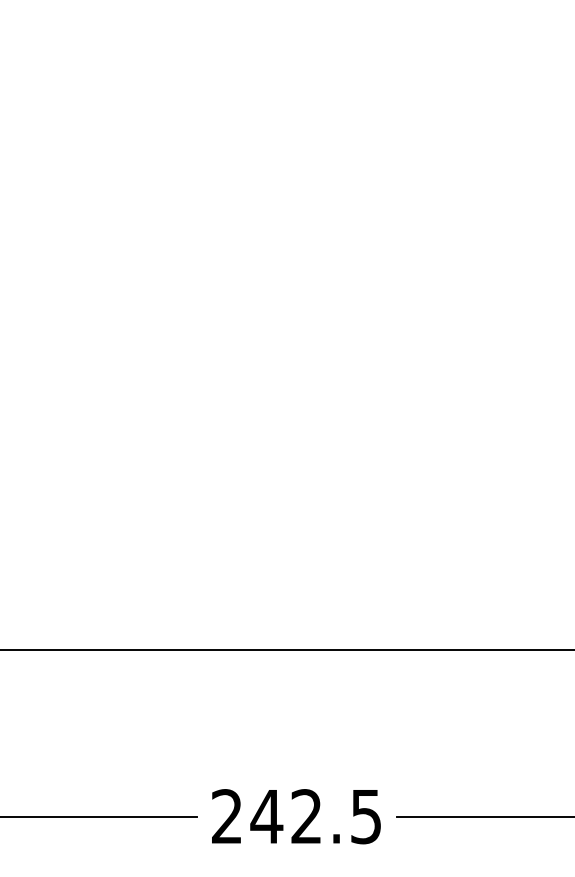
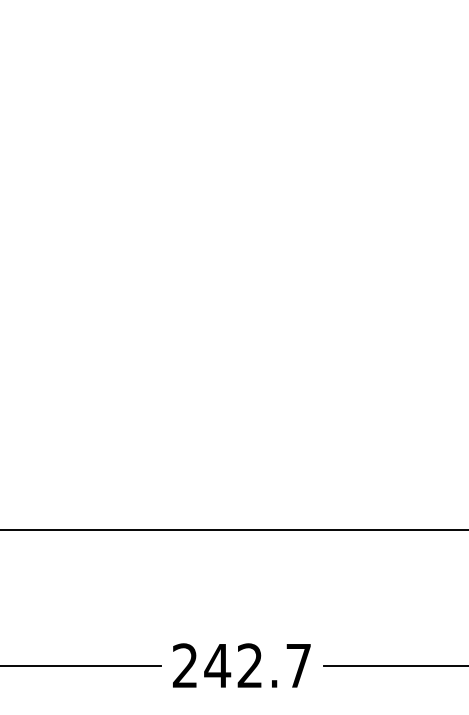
text: (365, 817) -> (298, 666), 242.5 -> 242.7

